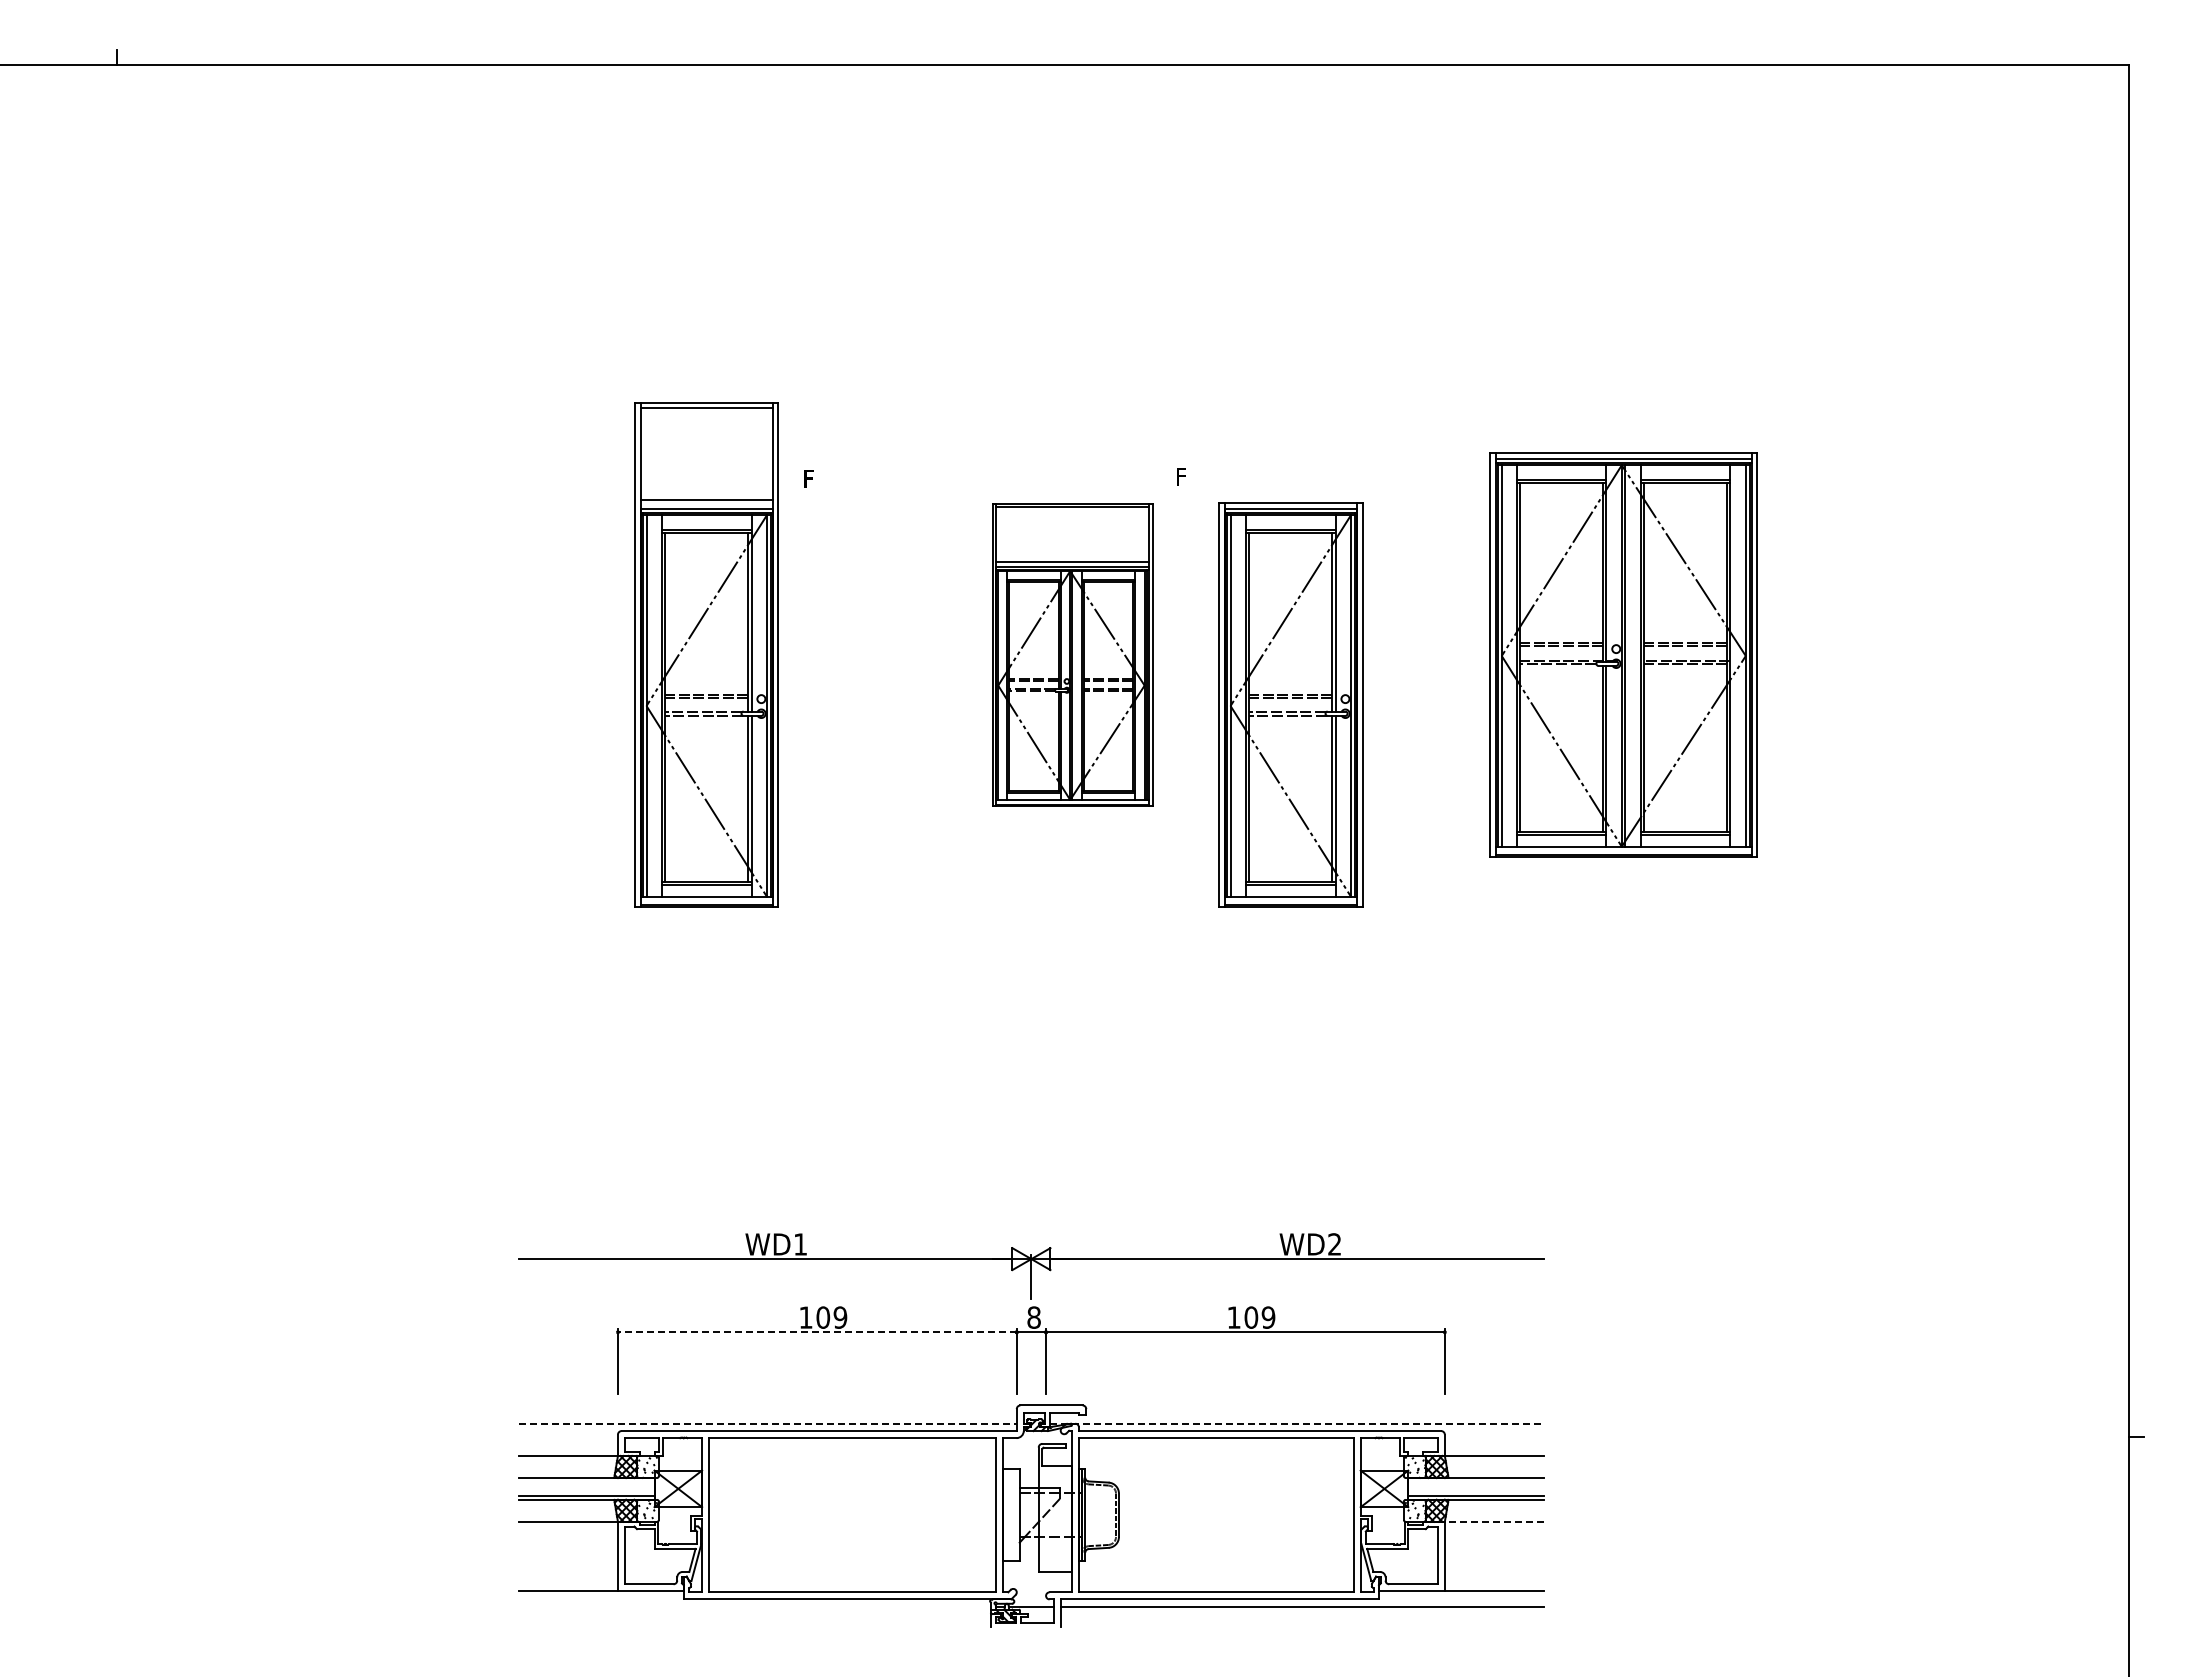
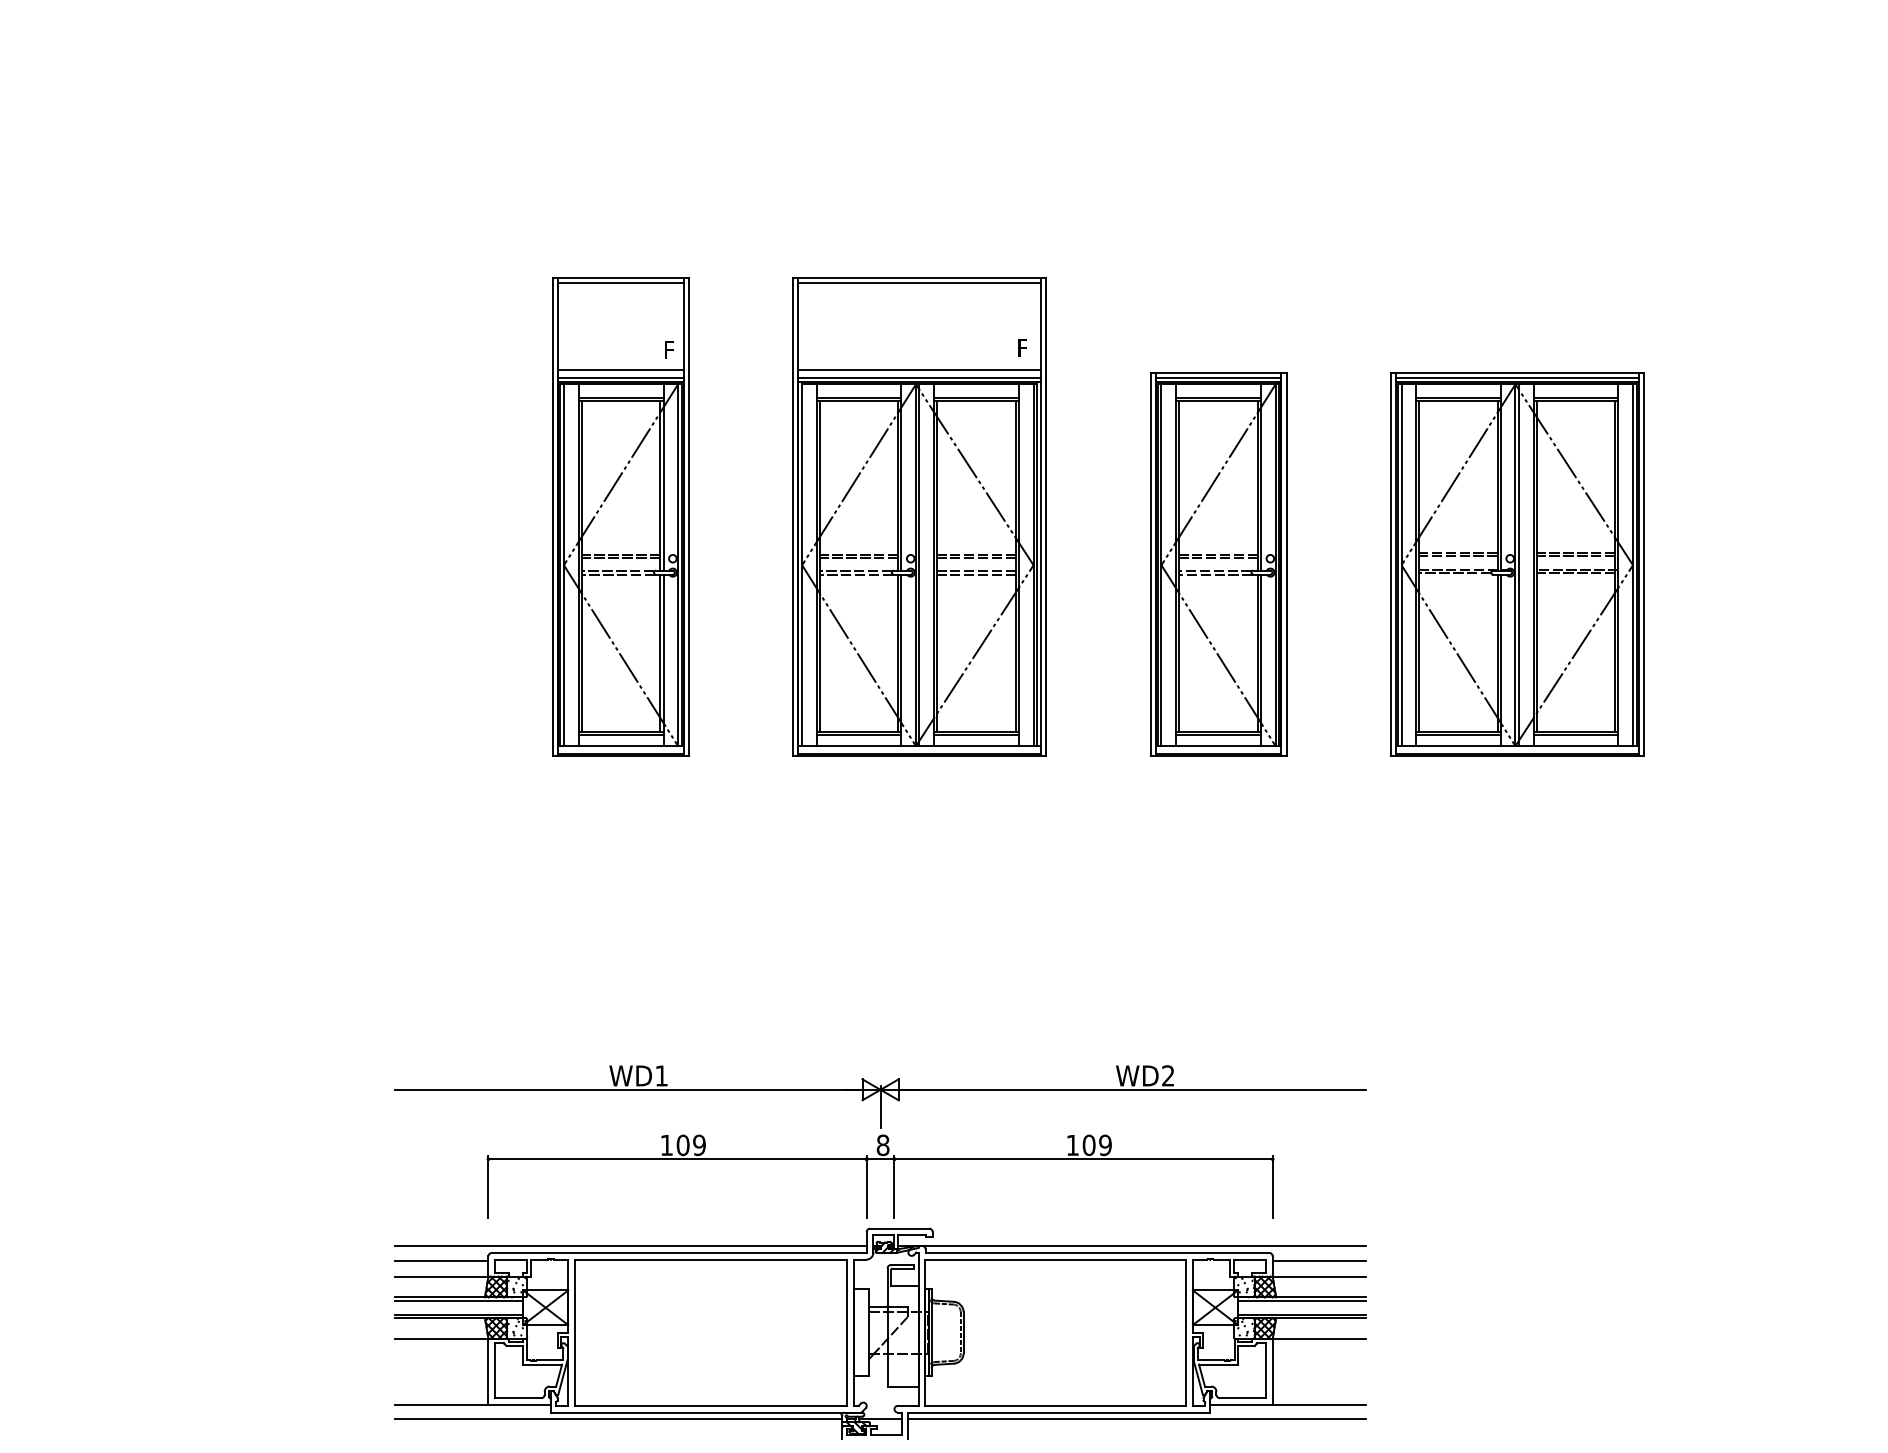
part: (706, 654) -> (620, 516), moved
part: (1072, 654) -> (919, 516), size x1.67
part: (1623, 654) -> (1517, 563), moved
part: (1290, 704) -> (1218, 563), moved
line: (816, 1332) -> (676, 1159), dashed -> solid
line: (767, 1423) -> (630, 1245), dashed -> solid
line: (1296, 1423) -> (1131, 1245), dashed -> solid
line: (568, 1439) -> (441, 1260), added
line: (1493, 1439) -> (1318, 1260), added
line: (586, 1481) -> (458, 1300), added
line: (1475, 1481) -> (1301, 1300), added
line: (1493, 1521) -> (1318, 1338), dashed -> solid
line: (755, 1606) -> (618, 1419), added

